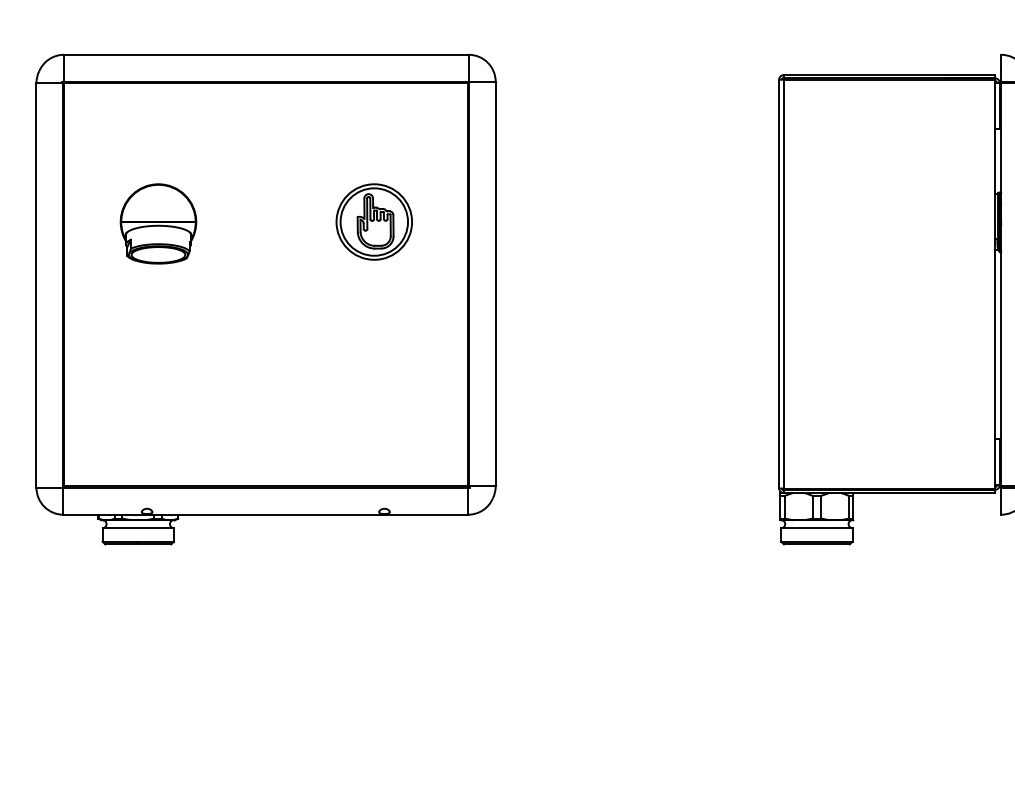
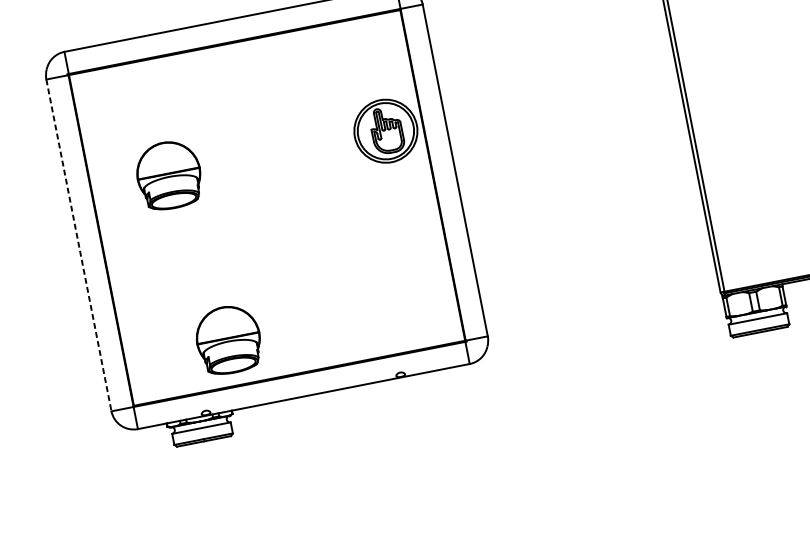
part: (373, 221) -> (385, 130), moved
line: (36, 285) -> (78, 245), solid -> dashed
part: (190, 430) -> (228, 339), added

